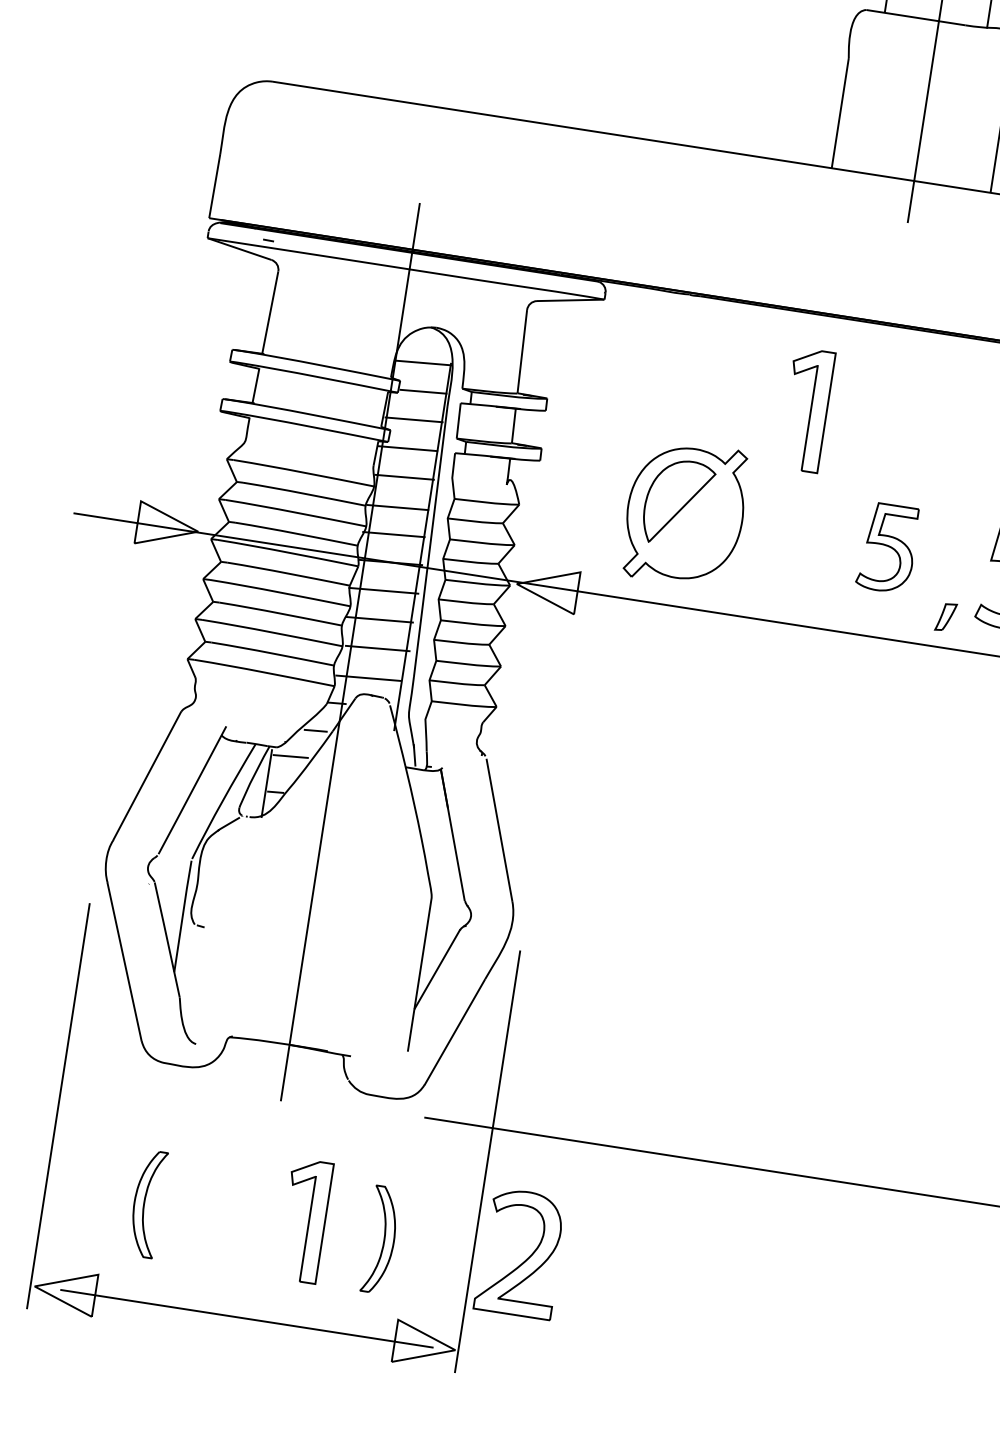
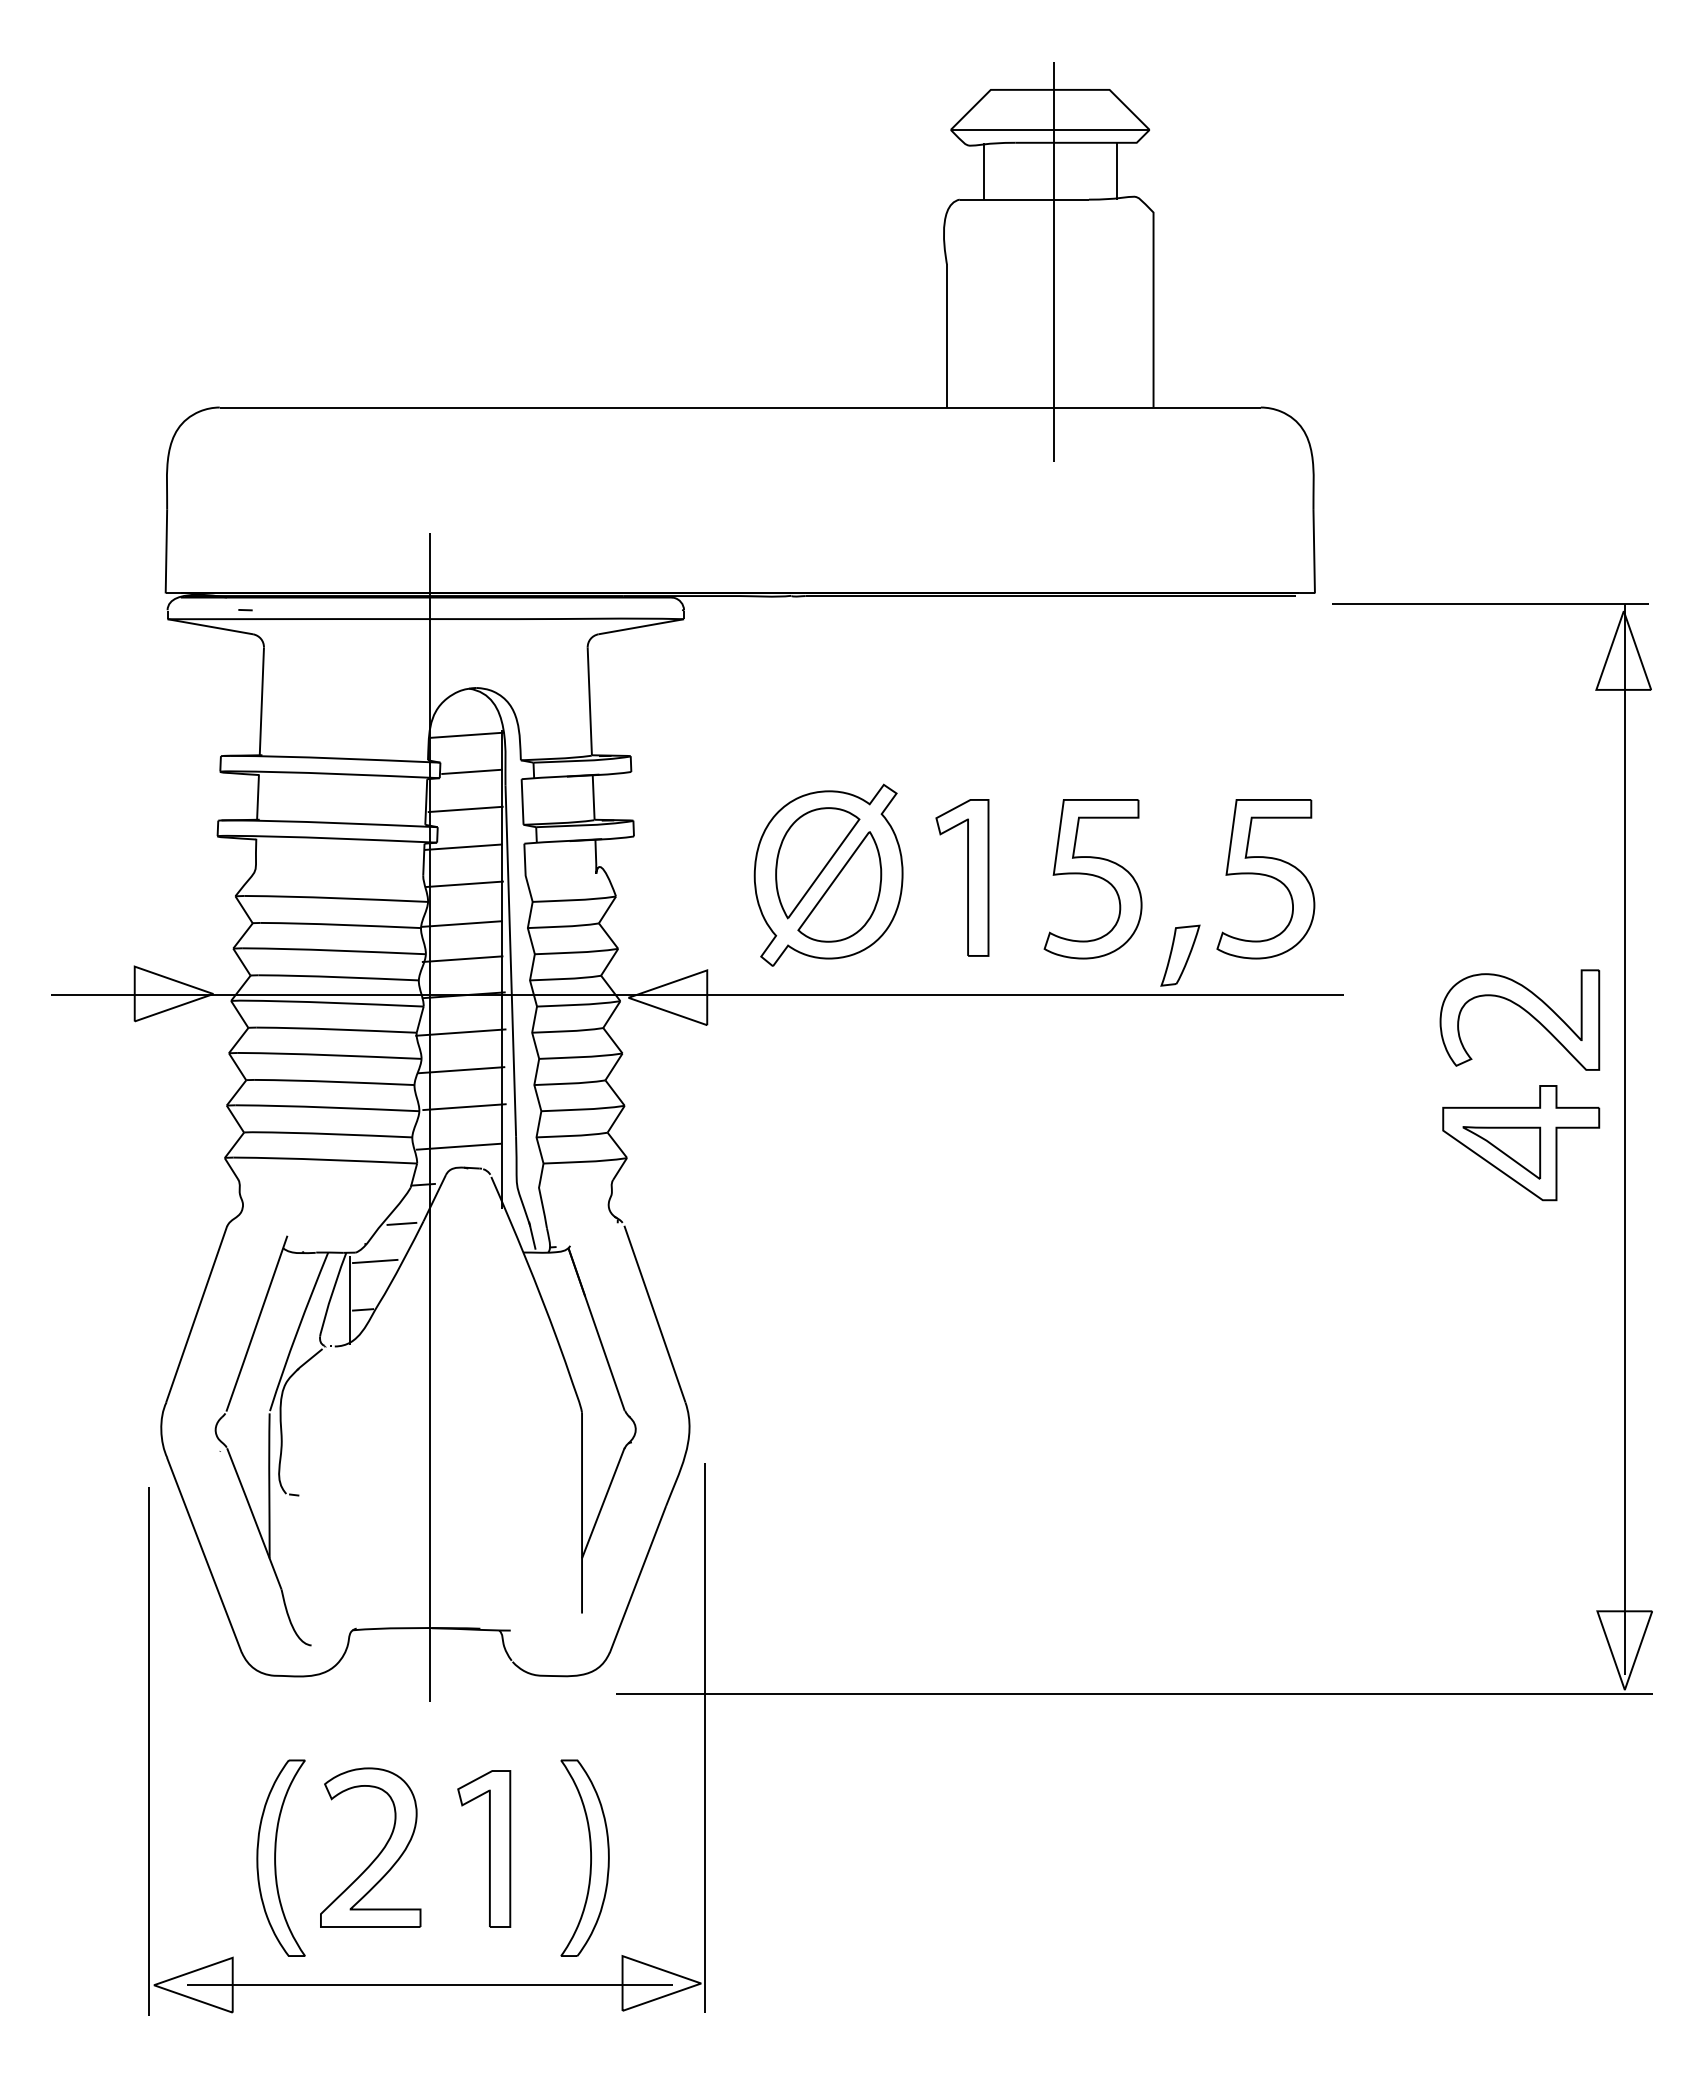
part: (806, 409) -> (962, 877), moved
part: (692, 523) -> (839, 886), added
part: (887, 548) -> (1092, 879), size x1.43
part: (946, 617) -> (1180, 955), size x1.67
part: (147, 1203) -> (280, 1857), size x1.43
part: (380, 1239) -> (584, 1857), size x1.43
part: (526, 1258) -> (378, 1853), moved

